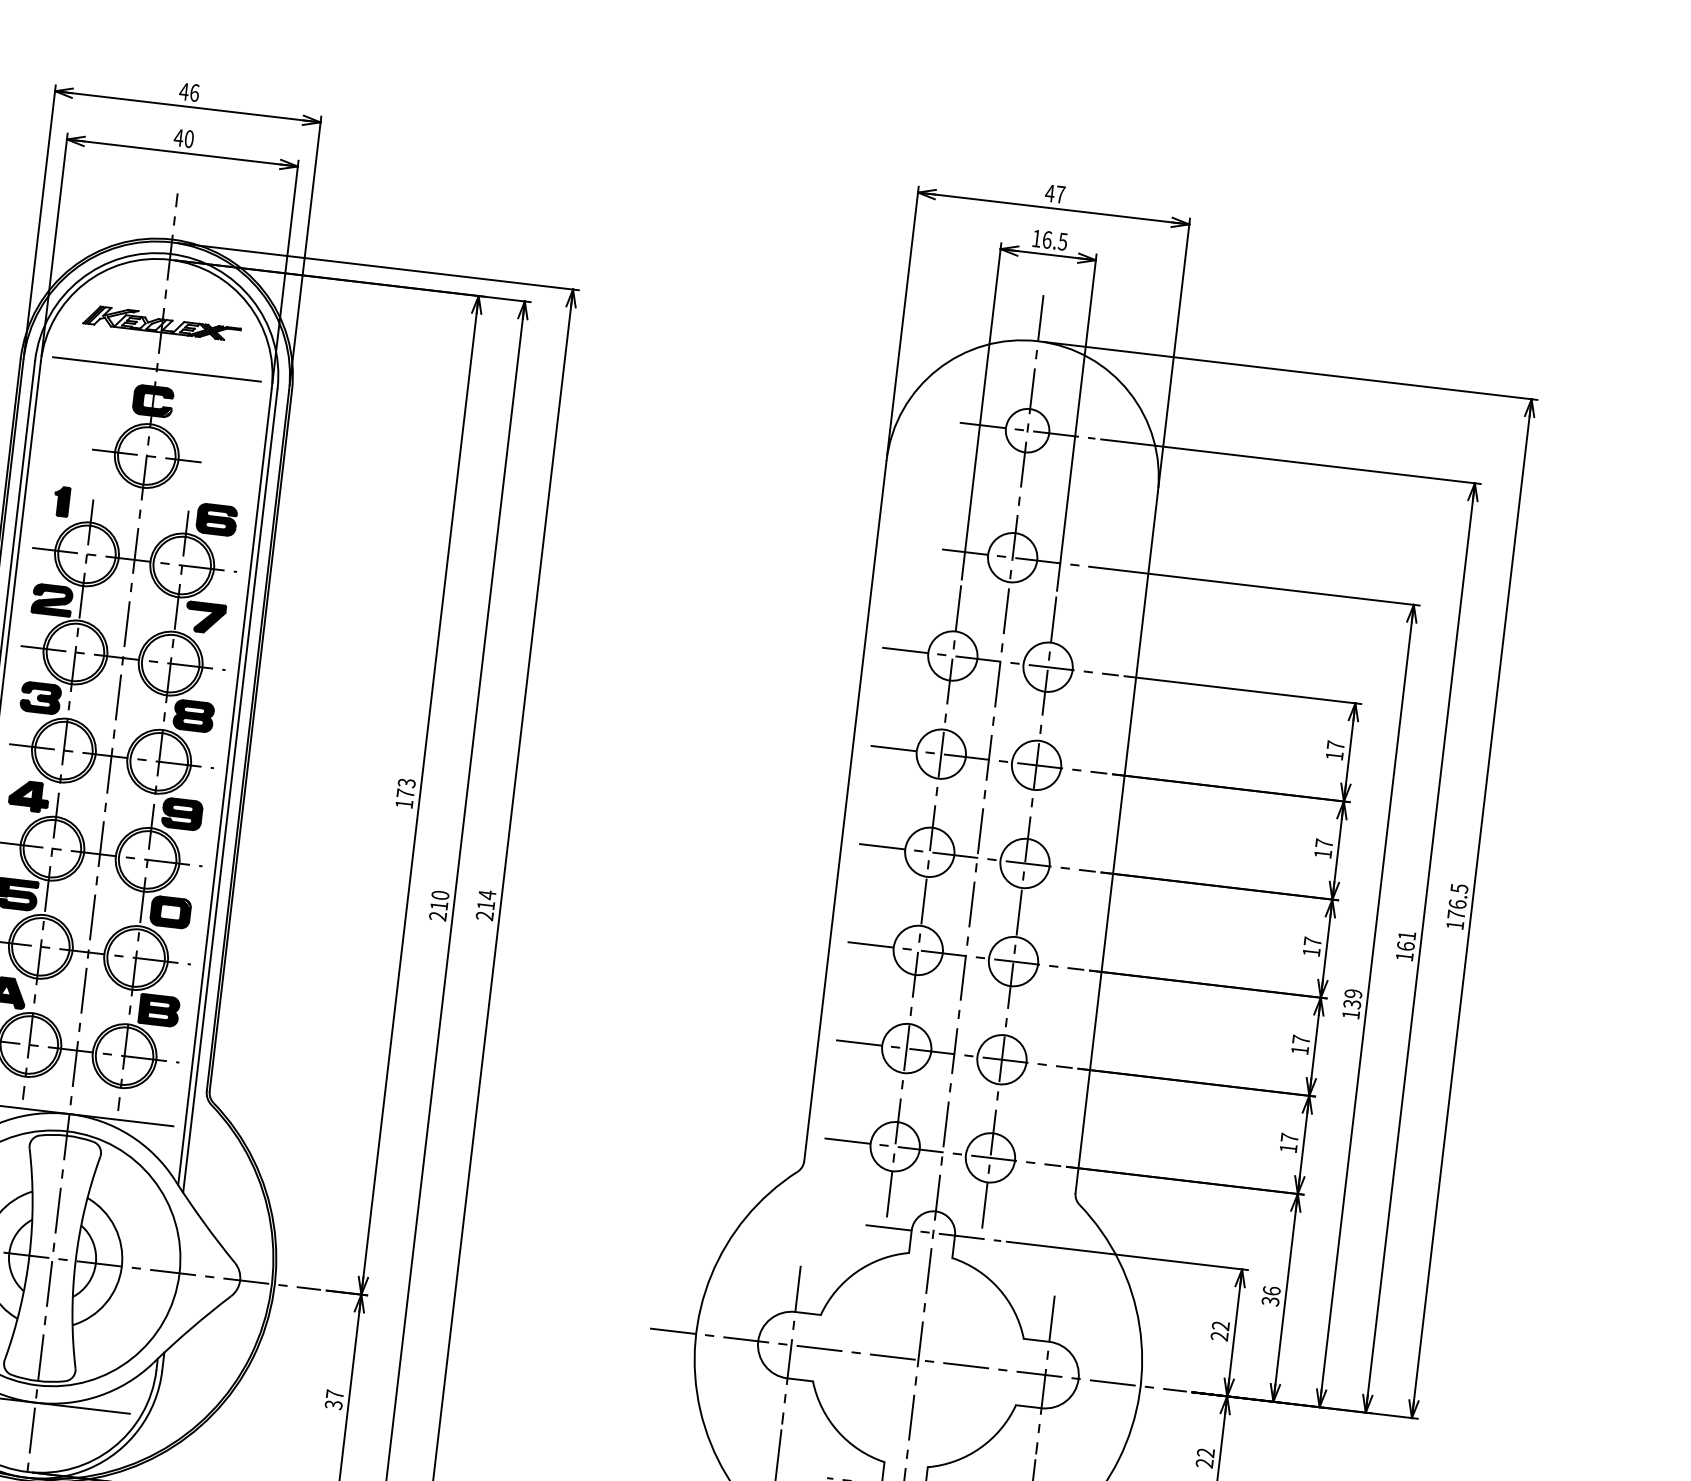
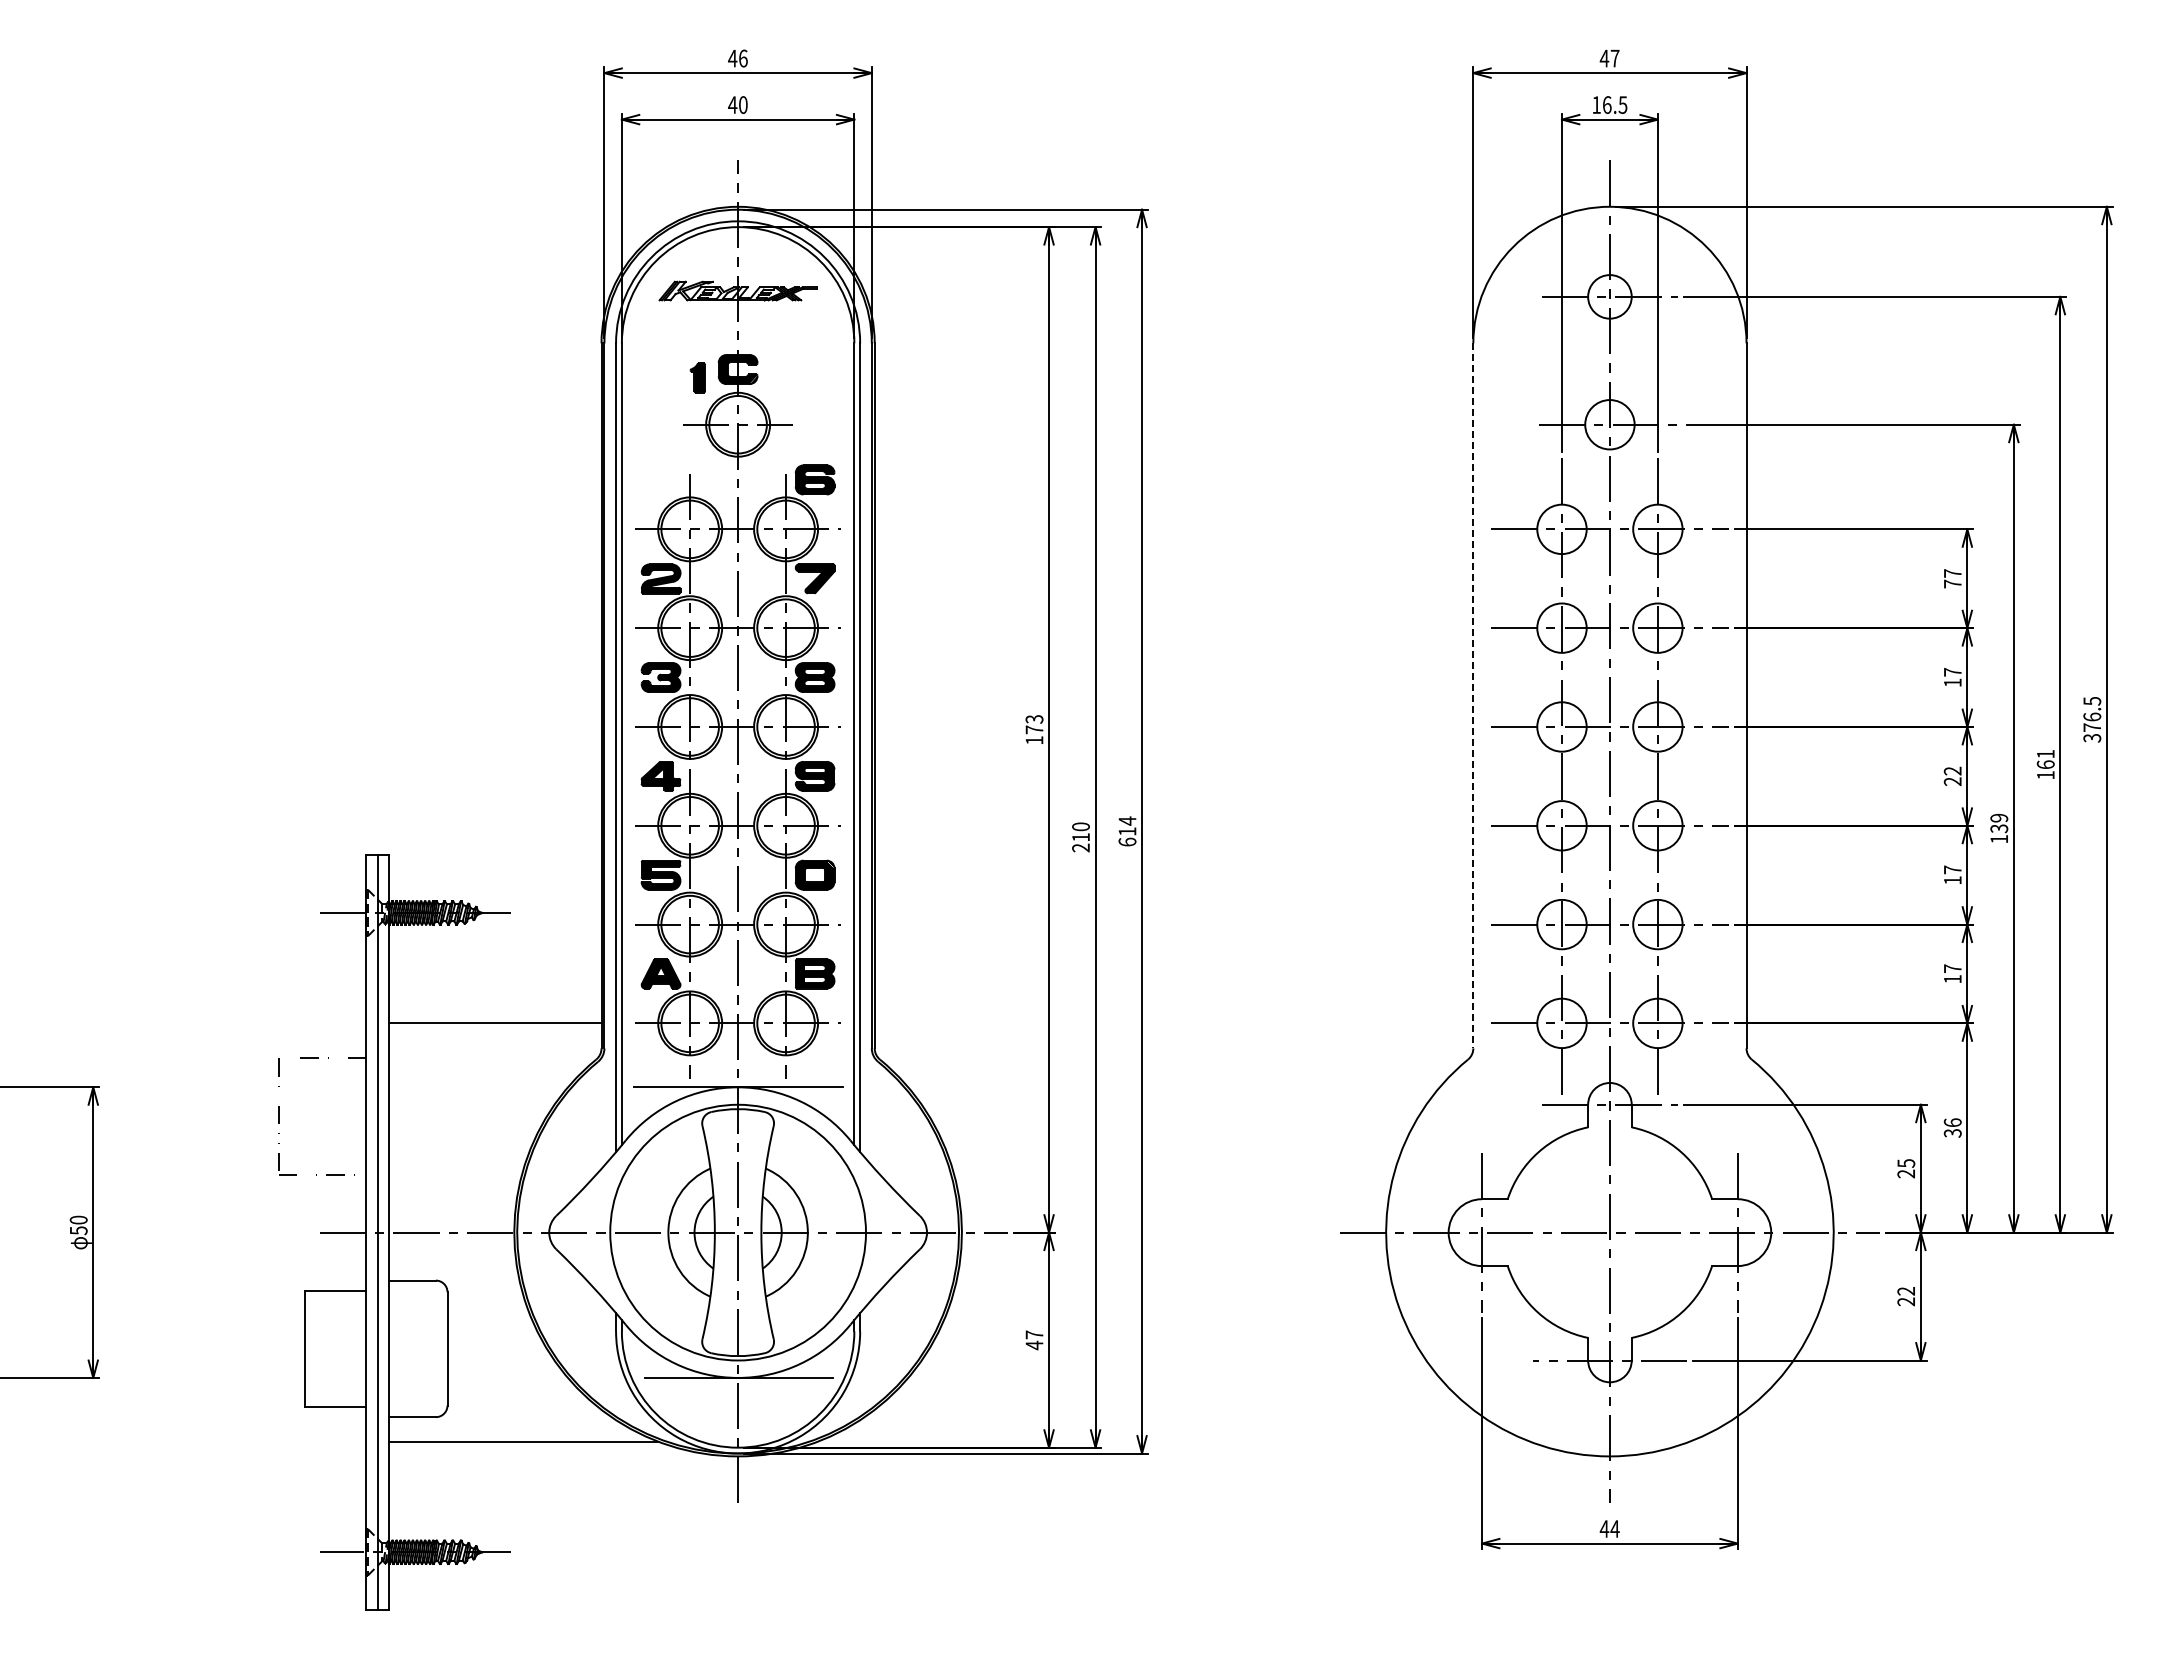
line: (156, 369) -> (737, 337), removed
part: (61, 501) -> (697, 377), moved
text: (1334, 755) -> (1952, 583), 17 -> 77
line: (845, 811) -> (1473, 696), solid -> dashed
text: (484, 915) -> (1127, 841), 214 -> 614
text: (1455, 925) -> (2092, 738), 176.5 -> 376.5
text: (1311, 946) -> (1952, 775), 17 -> 22
text: (1221, 1326) -> (1906, 1163), 22 -> 25
text: (333, 1405) -> (1034, 1345), 37 -> 47

